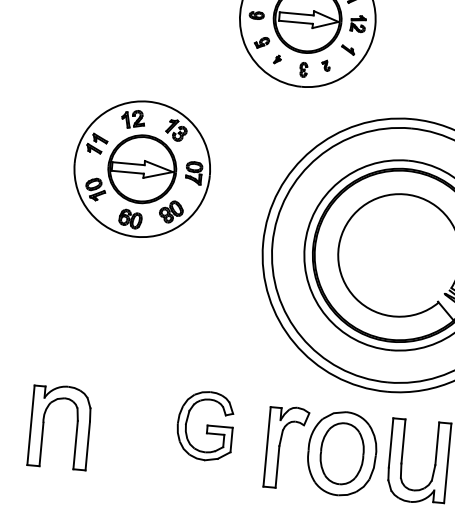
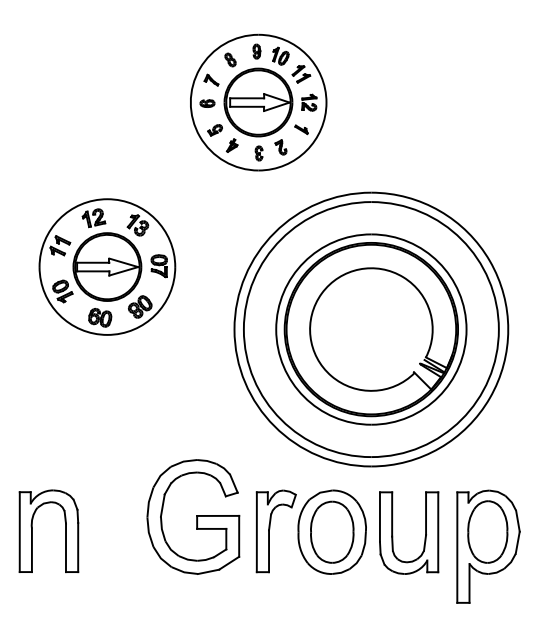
part: (276, 59) -> (231, 145), size x1.67
part: (325, 65) -> (280, 147), size x1.43
part: (205, 425) -> (193, 516), size x1.67

